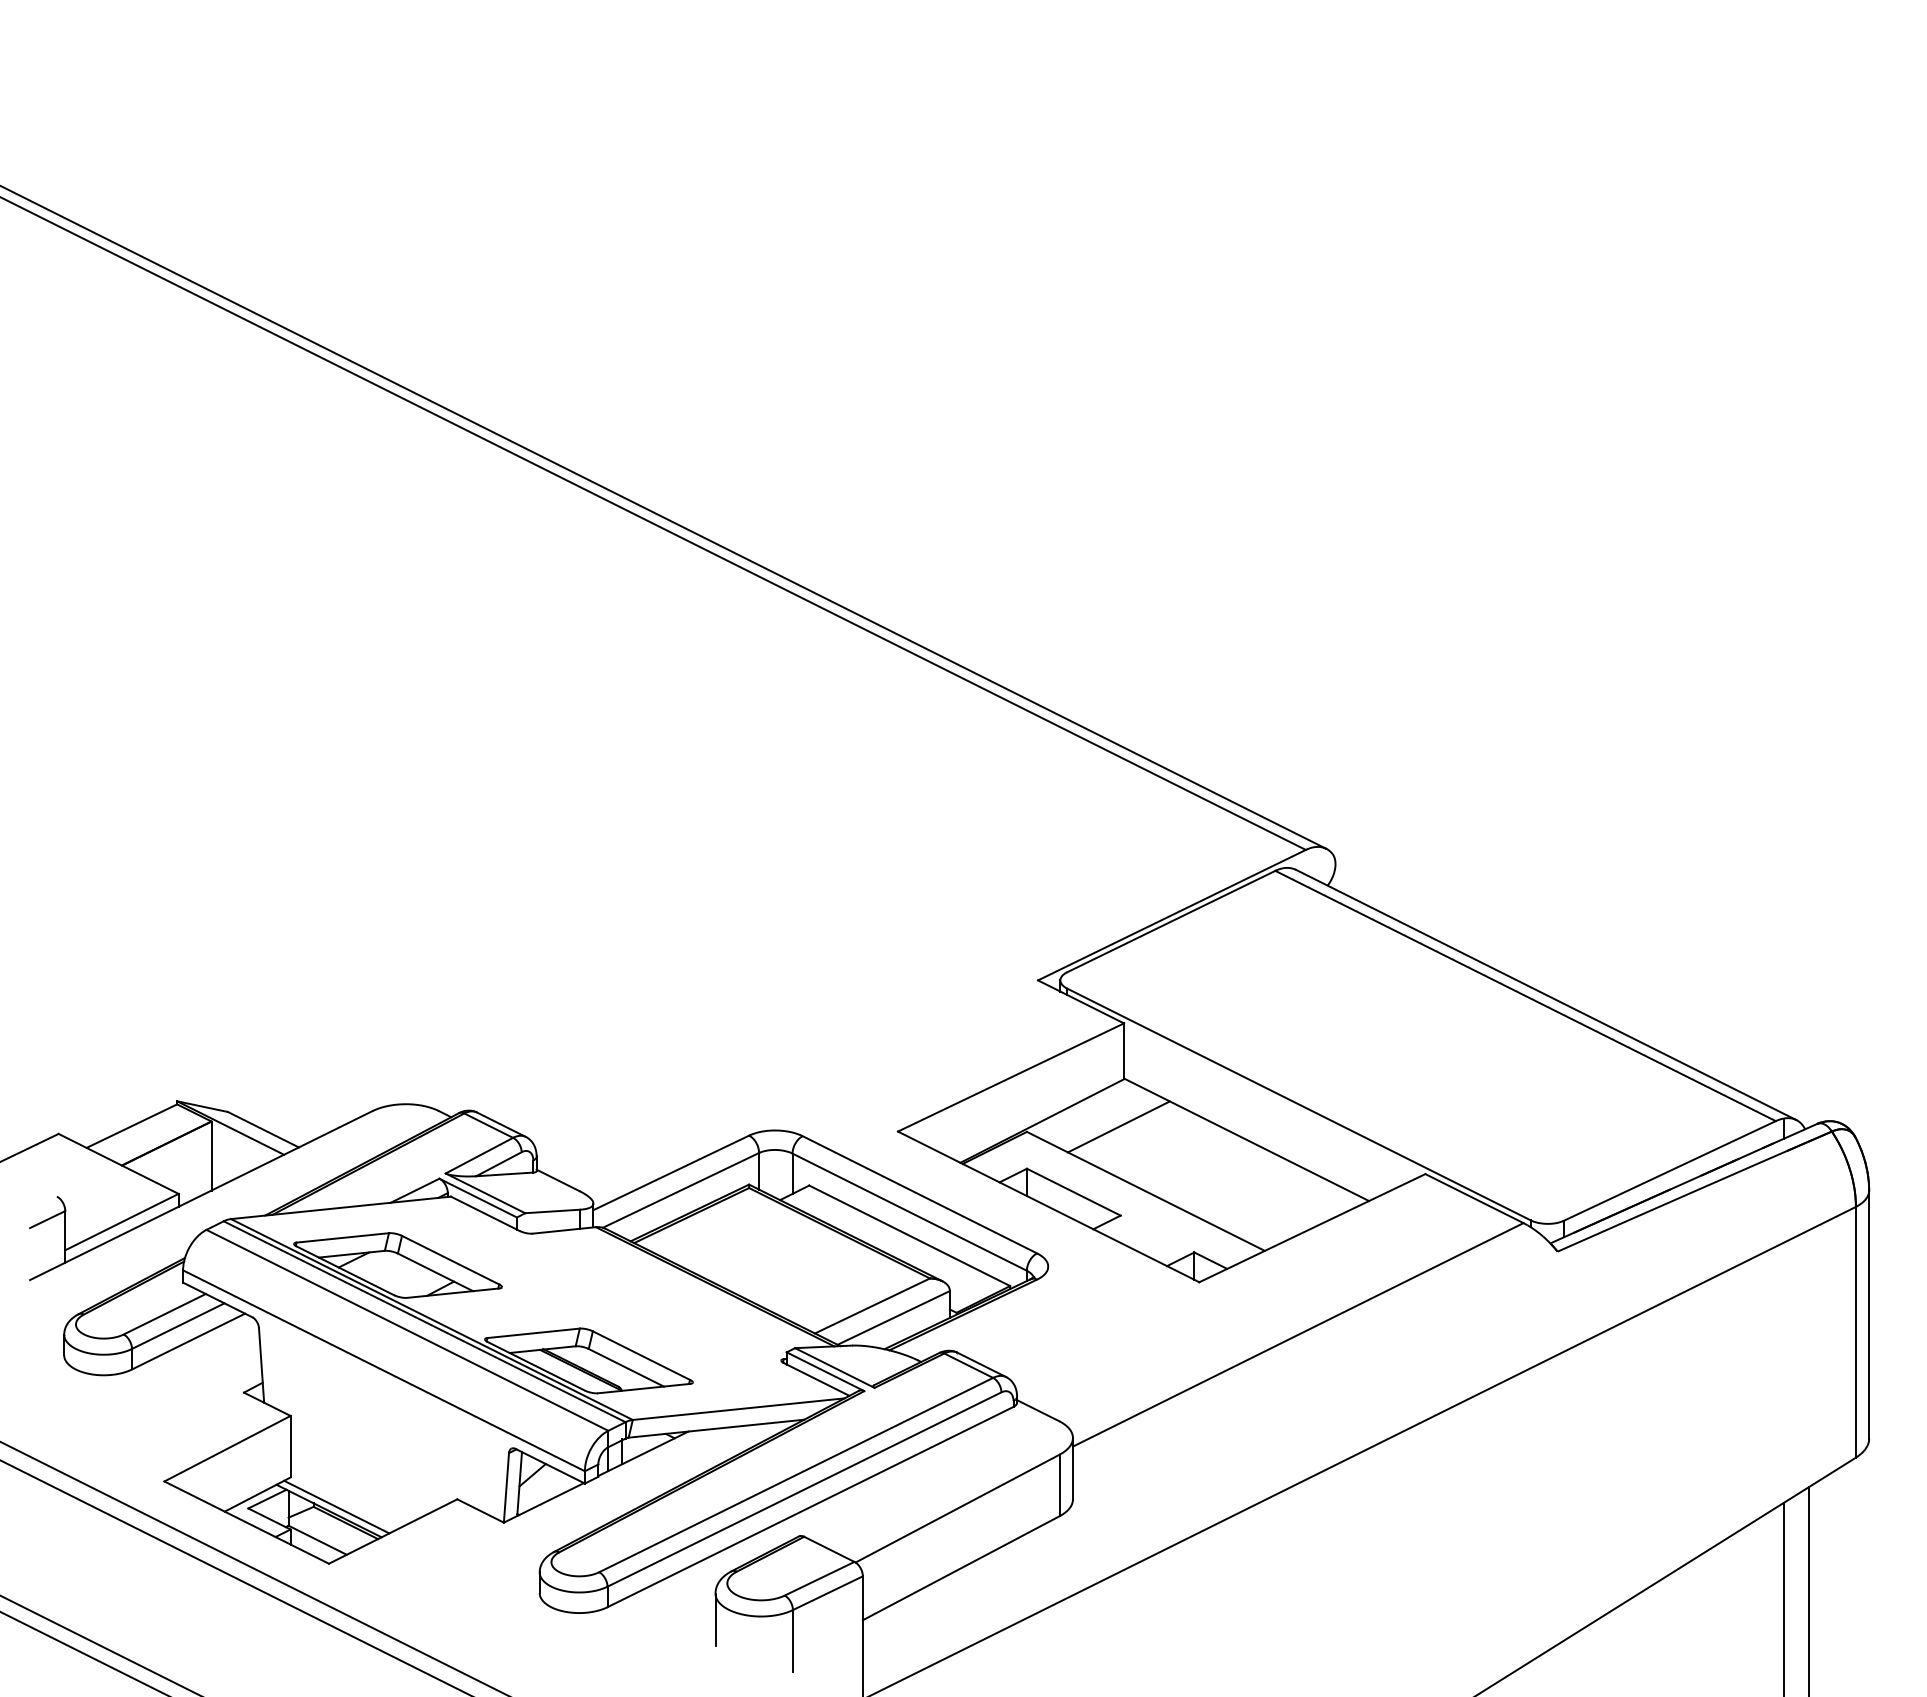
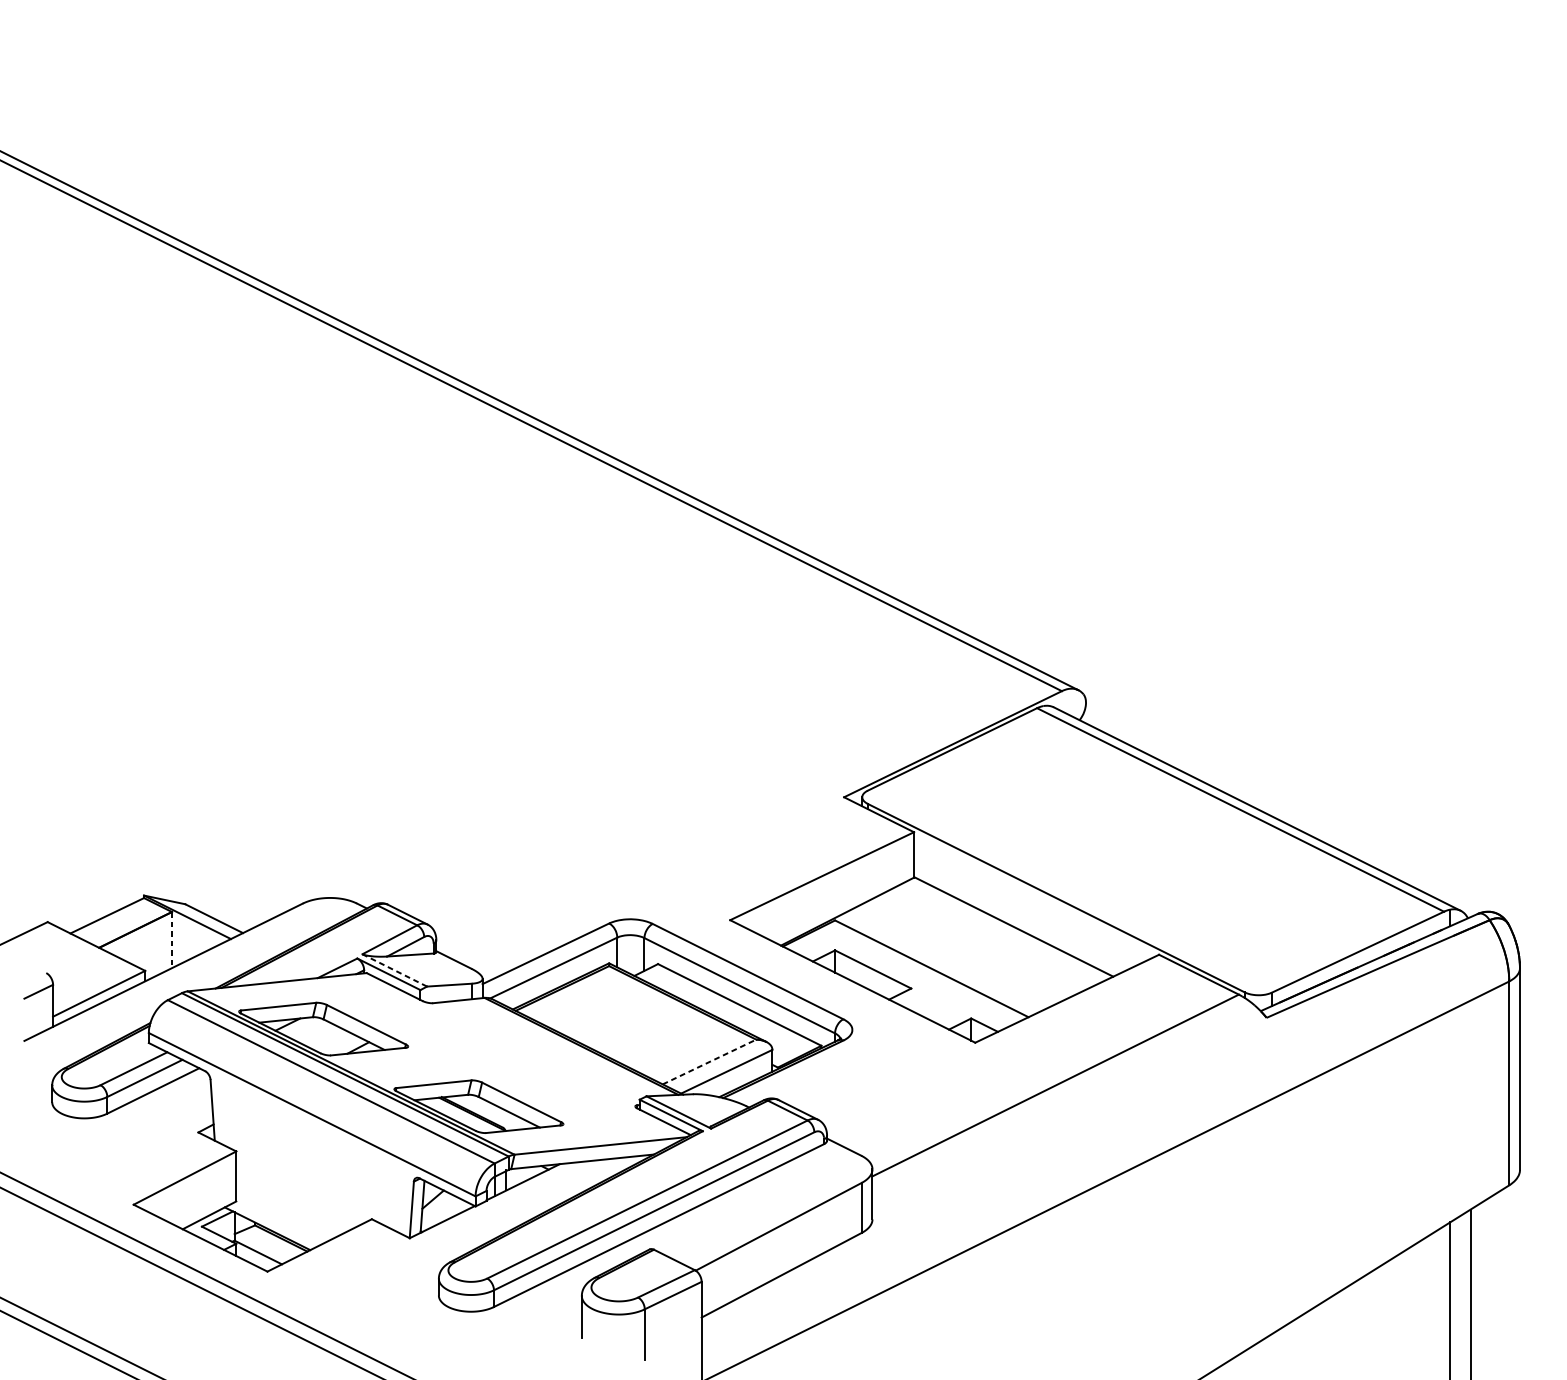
line: (1118, 1126) -> (909, 916), removed
line: (211, 1156) -> (171, 940), solid -> dashed
line: (485, 1193) -> (394, 970), solid -> dashed
line: (872, 1305) -> (709, 1061), solid -> dashed
line: (336, 1506) -> (273, 1225), removed

